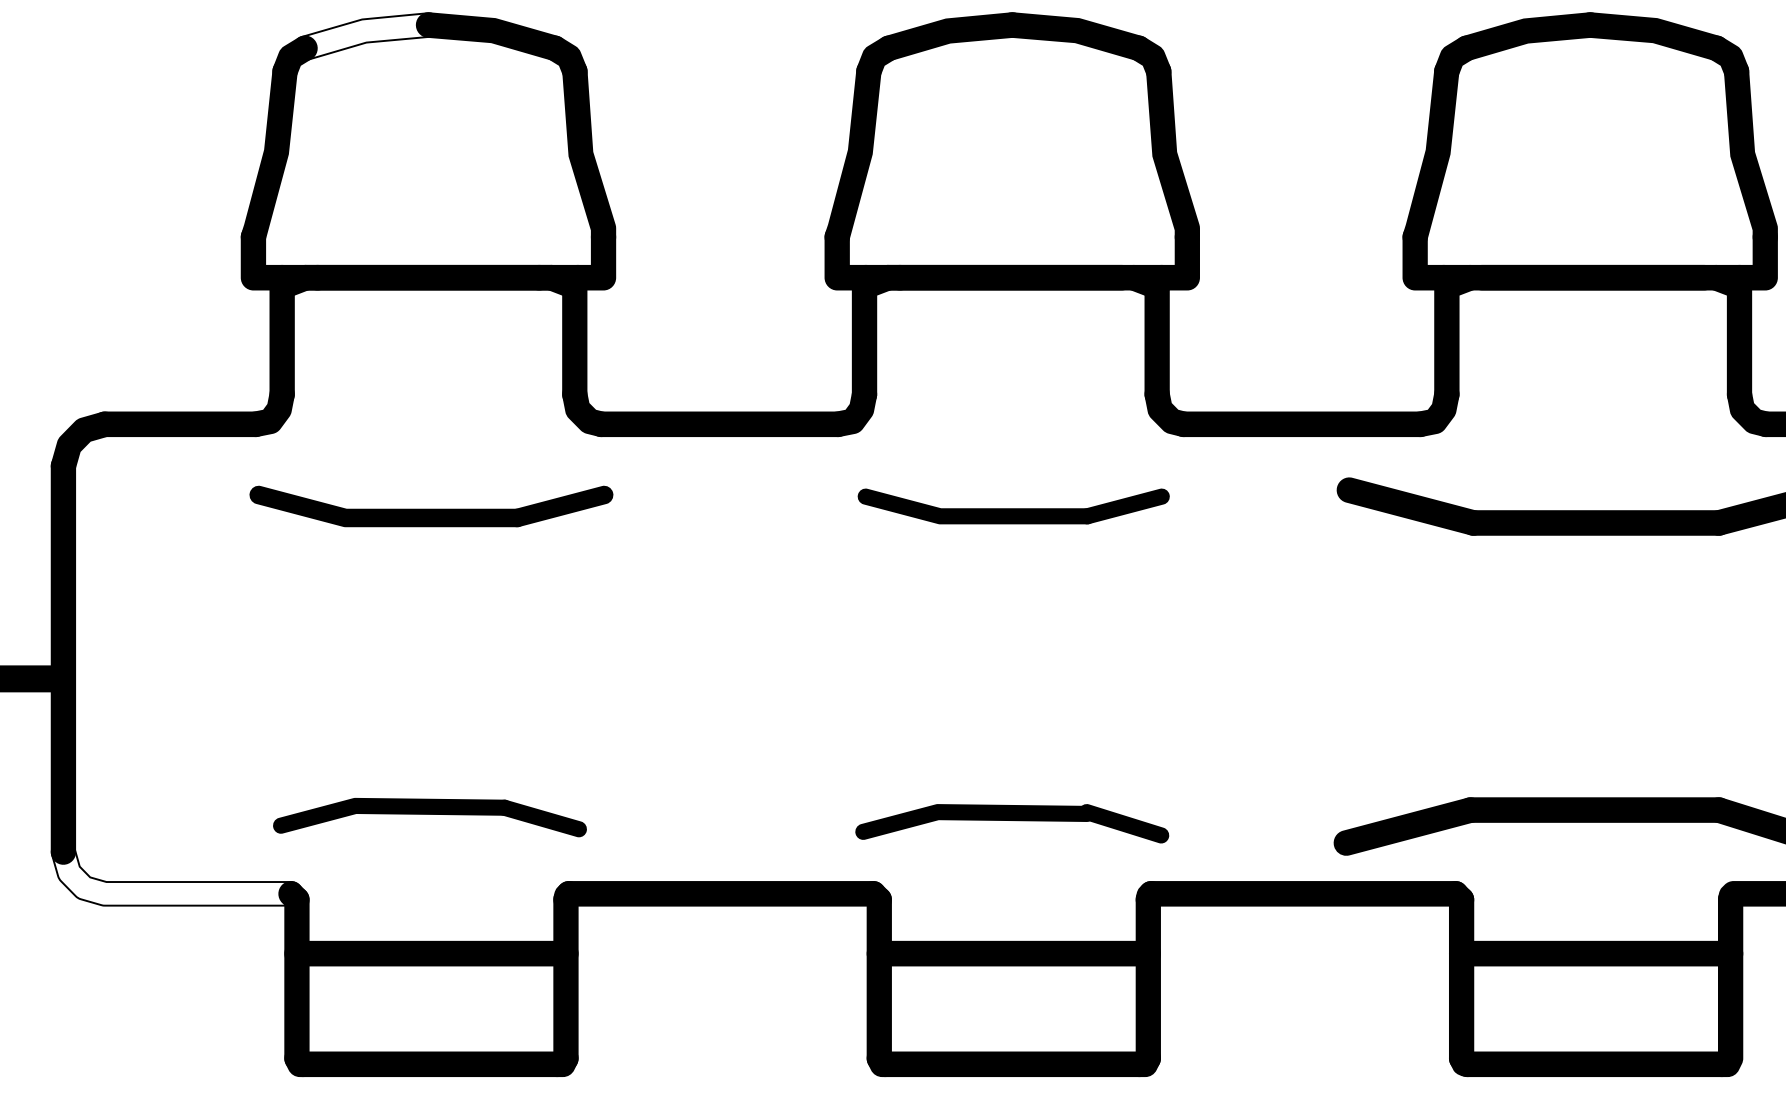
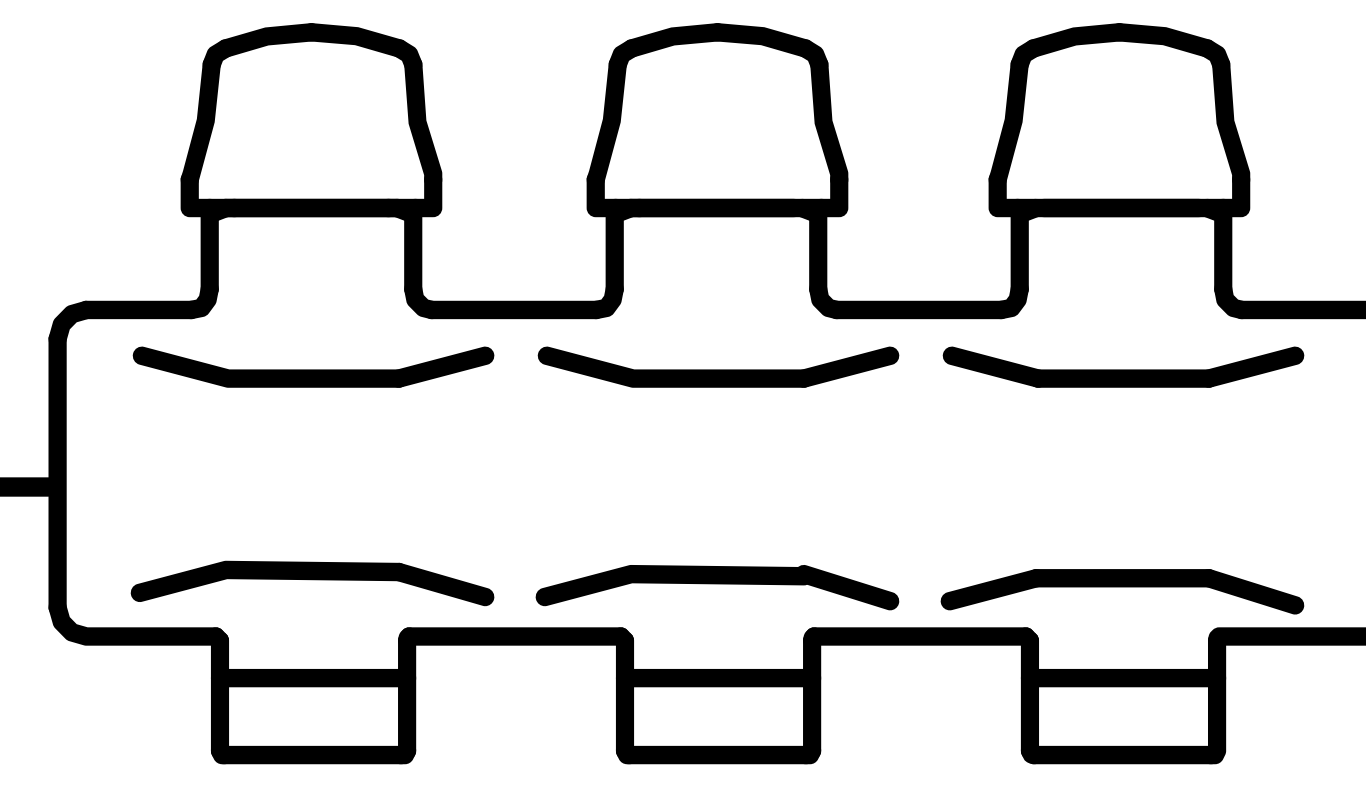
fill: (366, 36) -> (268, 40), added
part: (431, 505) -> (313, 366), size x1.43
part: (1013, 505) -> (718, 366), size x1.67
part: (429, 817) -> (312, 583), size x1.67
part: (1012, 823) -> (717, 587), size x1.67
fill: (176, 872) -> (136, 621), added

